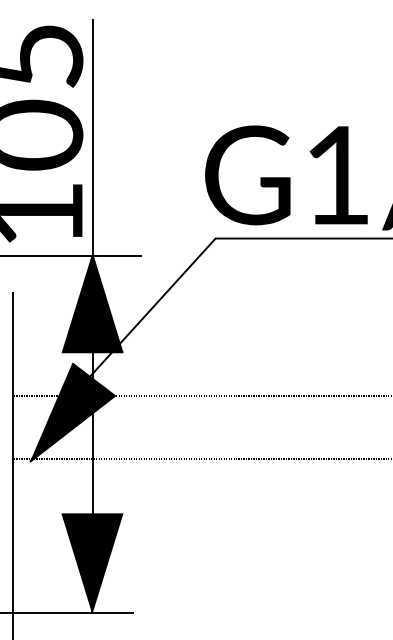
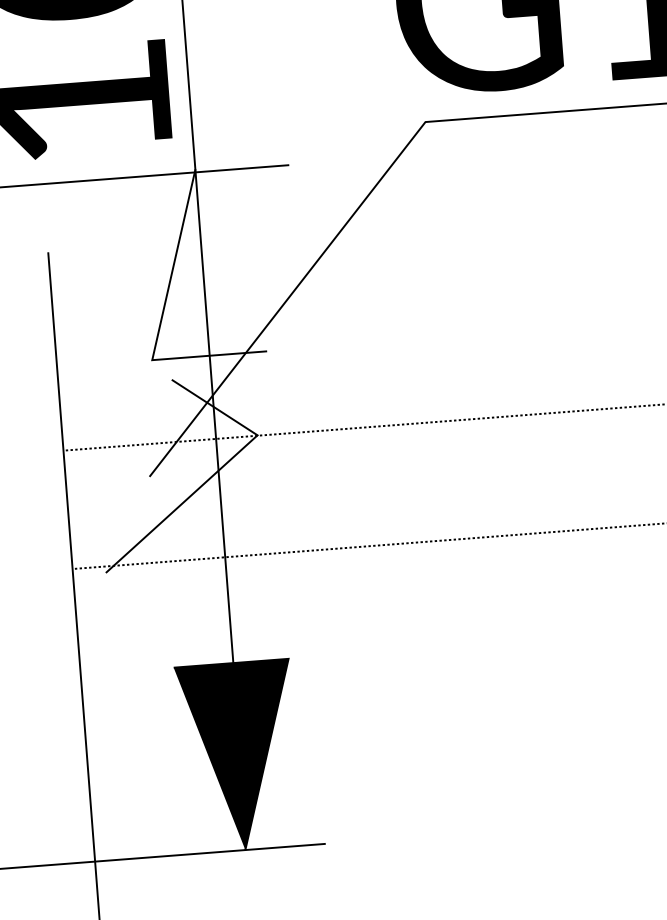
fill: (92, 302) -> (201, 261), removed
fill: (71, 412) -> (177, 473), removed

